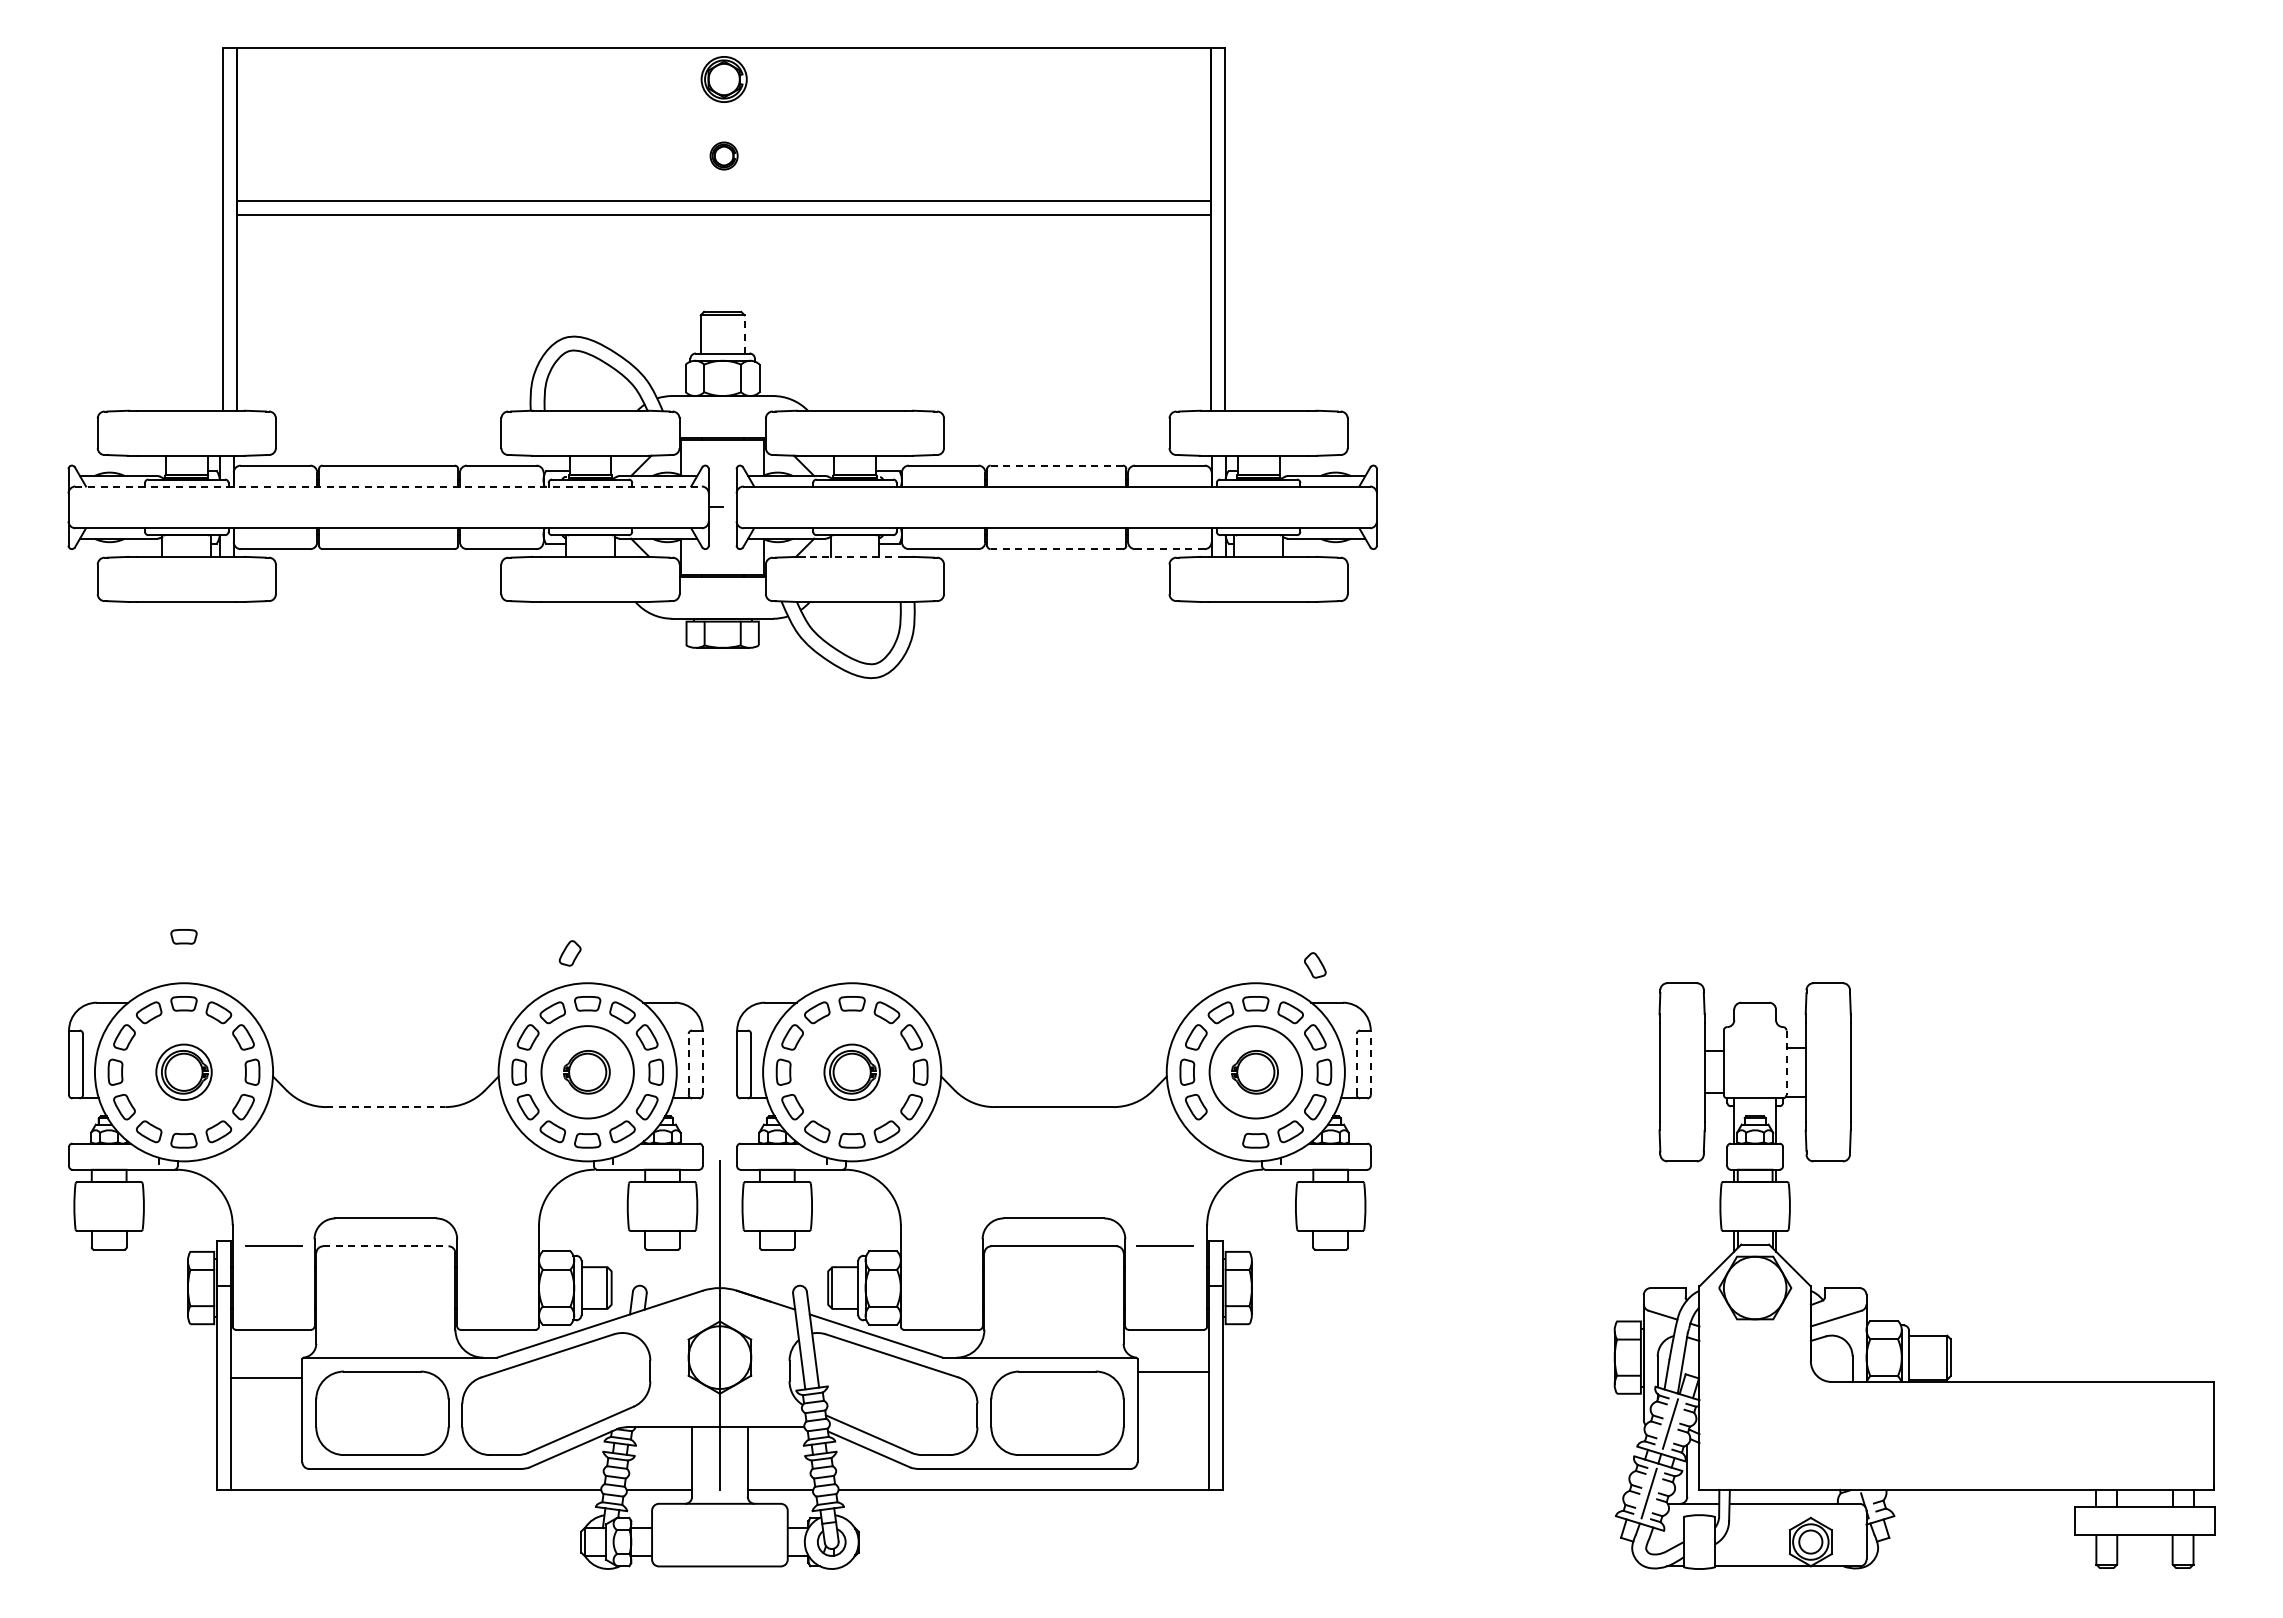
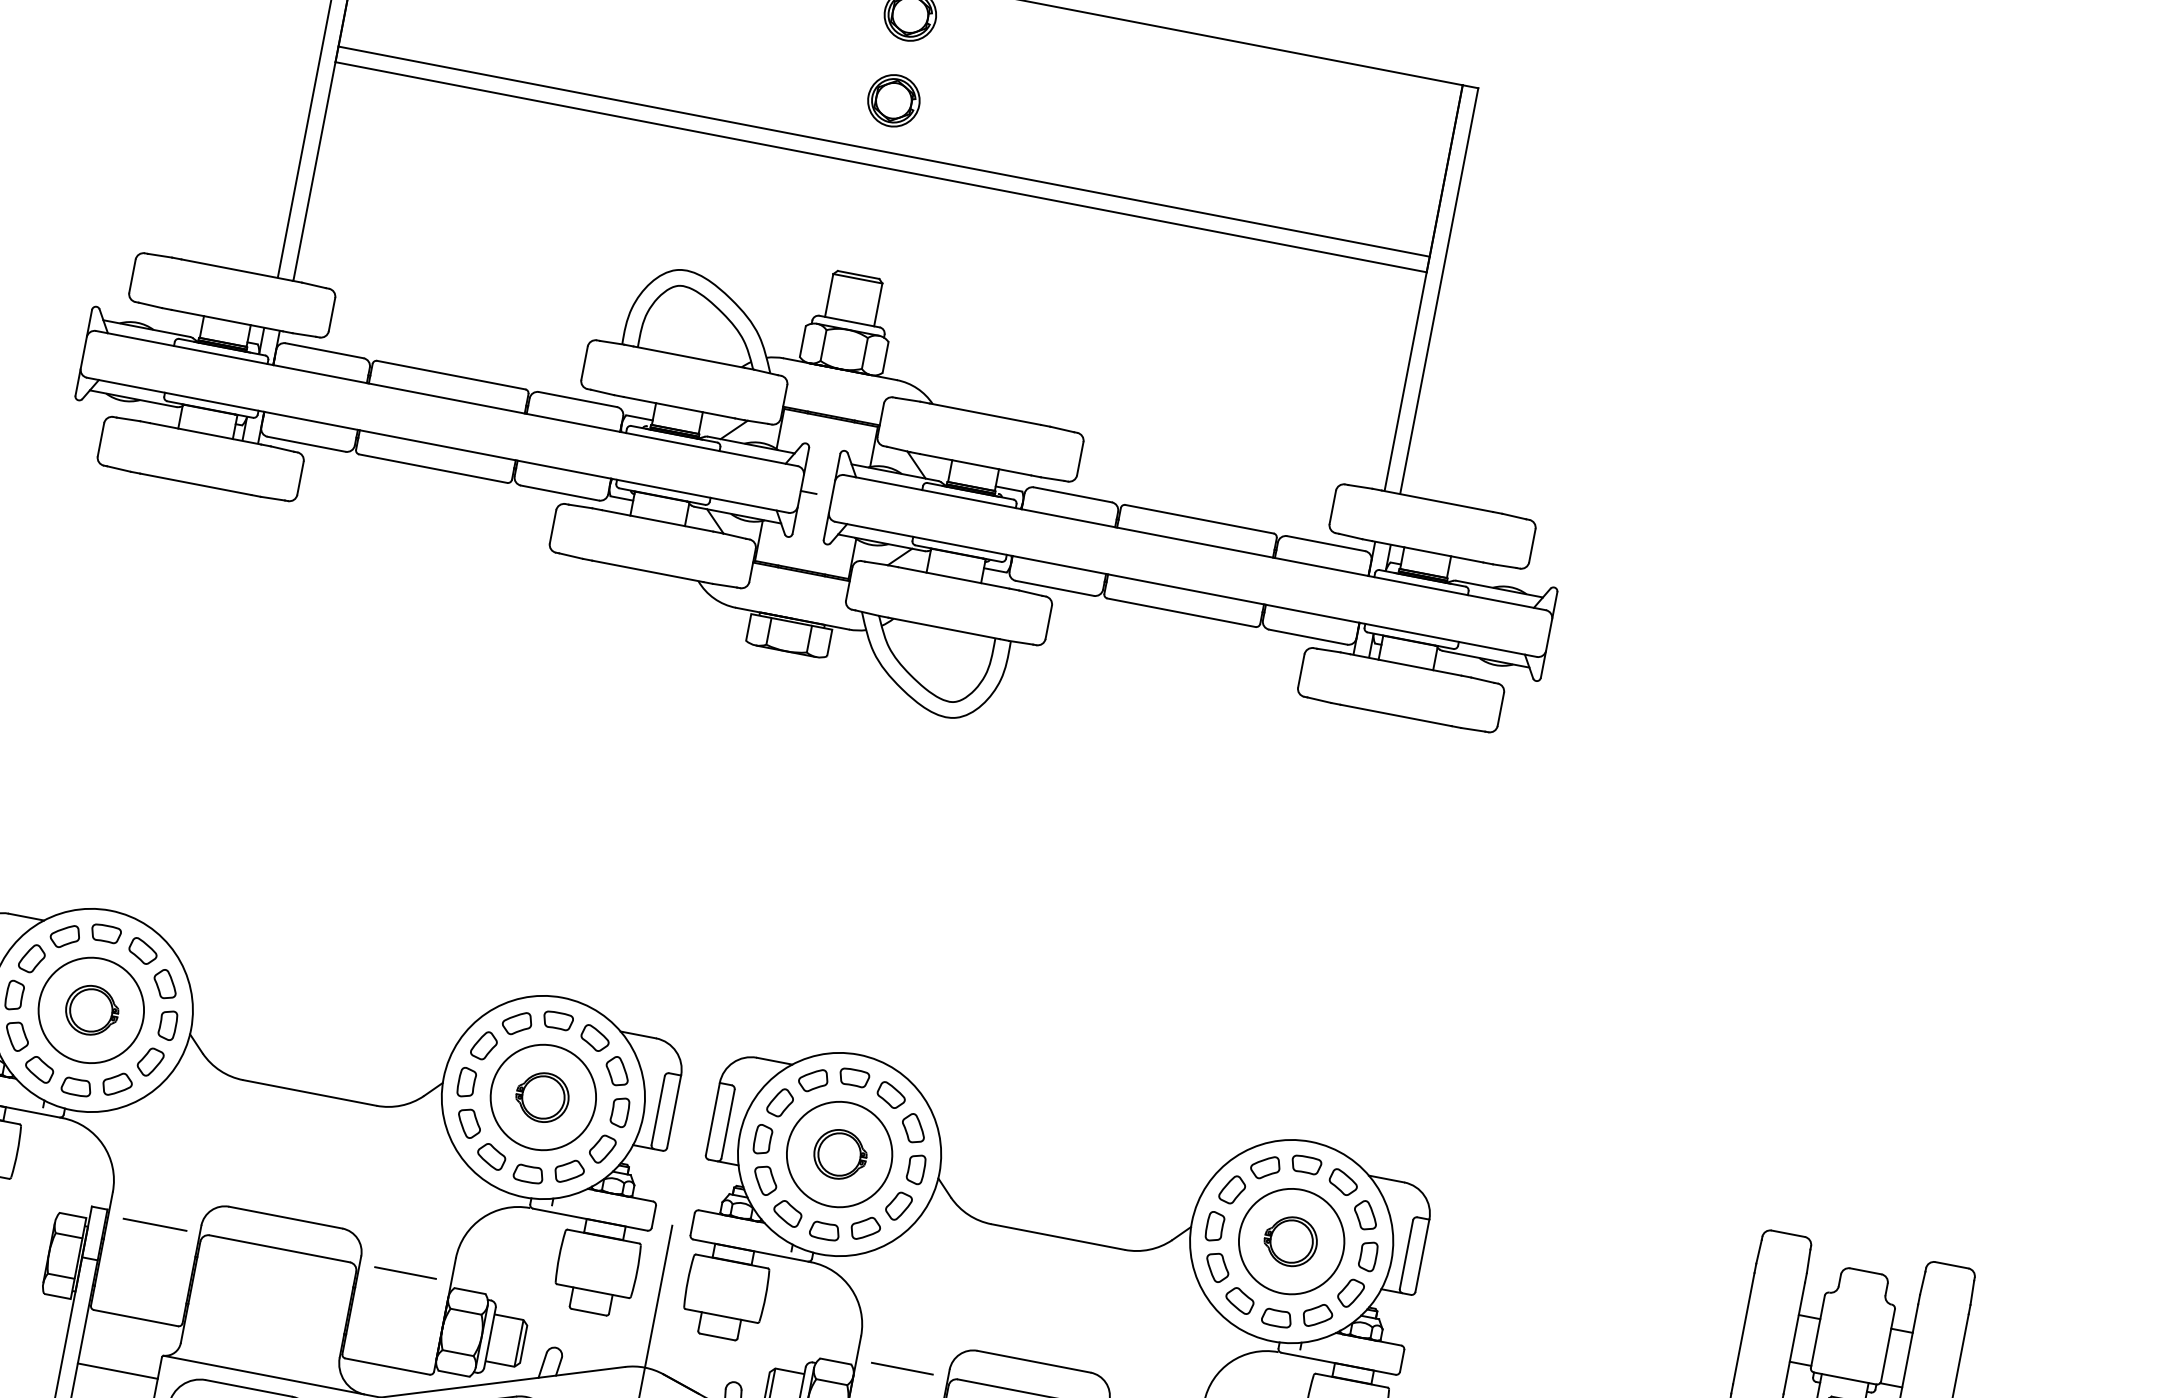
part: (723, 155) -> (893, 100), size x1.67
line: (744, 333) -> (878, 303), dashed -> solid
line: (1057, 465) -> (1200, 519), dashed -> solid
line: (389, 486) -> (447, 398), dashed -> solid
line: (1056, 549) -> (1181, 613), dashed -> solid
line: (1169, 549) -> (1307, 637), dashed -> solid
line: (854, 556) -> (953, 577), dashed -> solid
part: (183, 936) -> (120, 858), removed
part: (569, 953) -> (548, 960), removed
part: (1315, 965) -> (1381, 1134), removed
line: (702, 1062) -> (674, 1111), dashed -> solid
line: (1370, 1062) -> (1422, 1255), dashed -> solid
line: (1786, 1063) -> (1887, 1346), dashed -> solid
line: (688, 1064) -> (657, 1110), dashed -> solid
line: (1356, 1064) -> (1406, 1254), dashed -> solid
circle: (183, 1072) -> (90, 1010), size x1.67
circle: (851, 1072) -> (838, 1154), size x1.67
line: (386, 1107) -> (310, 1093), dashed -> solid
part: (1220, 1131) -> (1239, 1300), added
line: (385, 1246) -> (279, 1248), dashed -> solid
line: (498, 1246) -> (405, 1273), added
line: (941, 1246) -> (902, 1368), added

